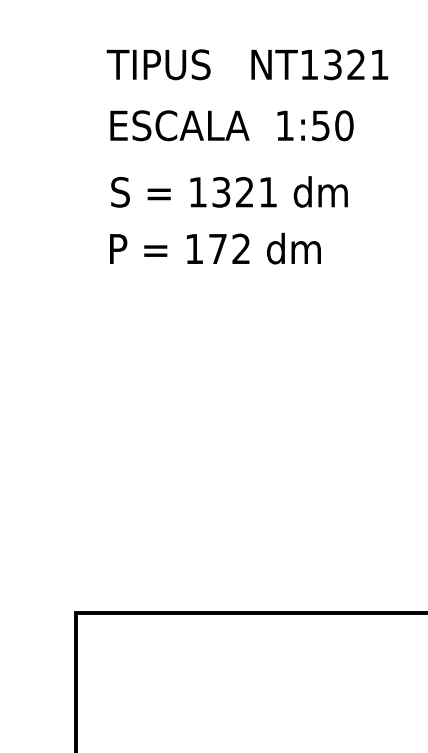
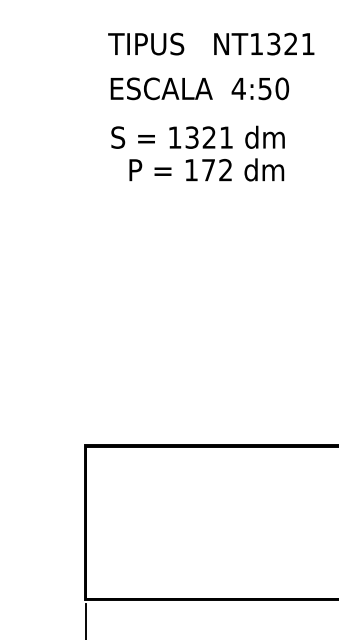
text: (284, 125) -> (238, 88), 1:50 -> 4:50
text: (215, 248) -> (206, 169), moved

